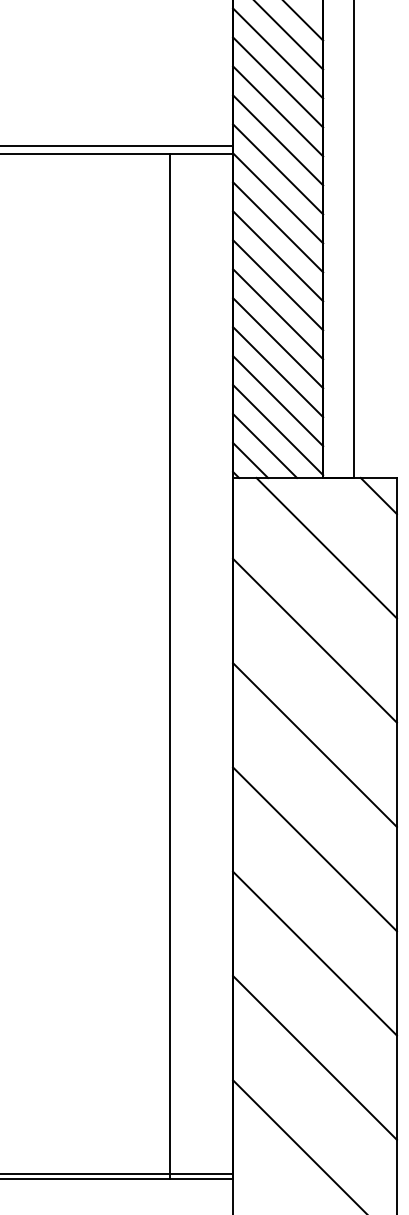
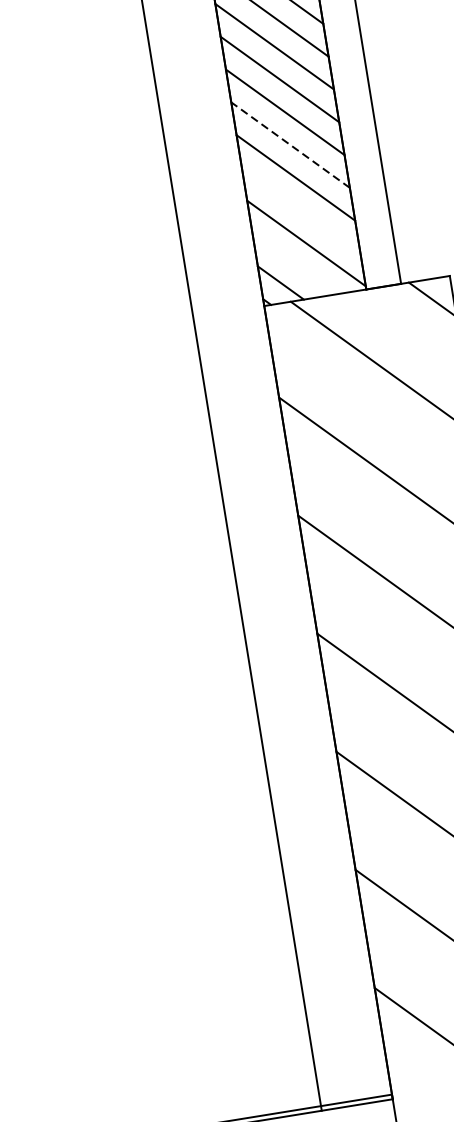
line: (278, 343) -> (291, 145), solid -> dashed
line: (278, 401) -> (301, 211), removed
line: (265, 445) -> (295, 263), removed

